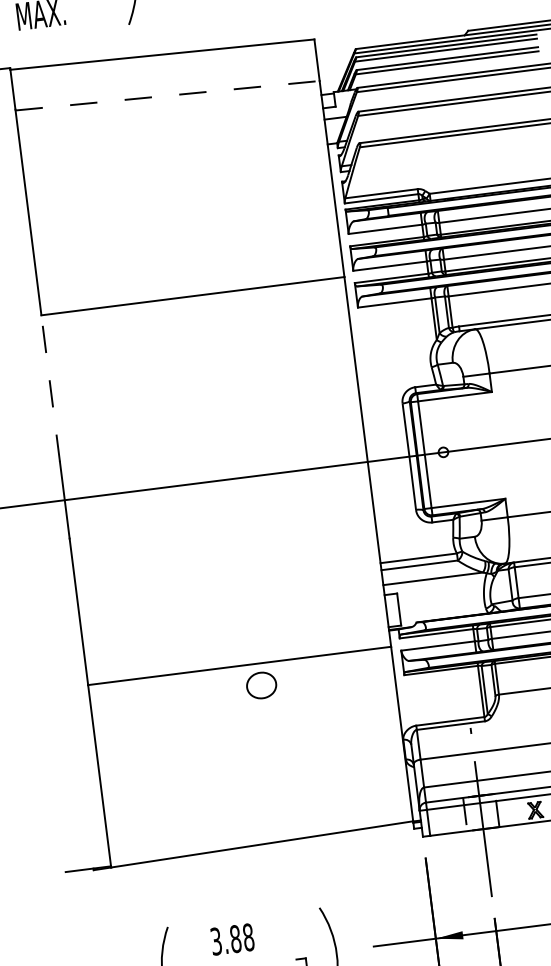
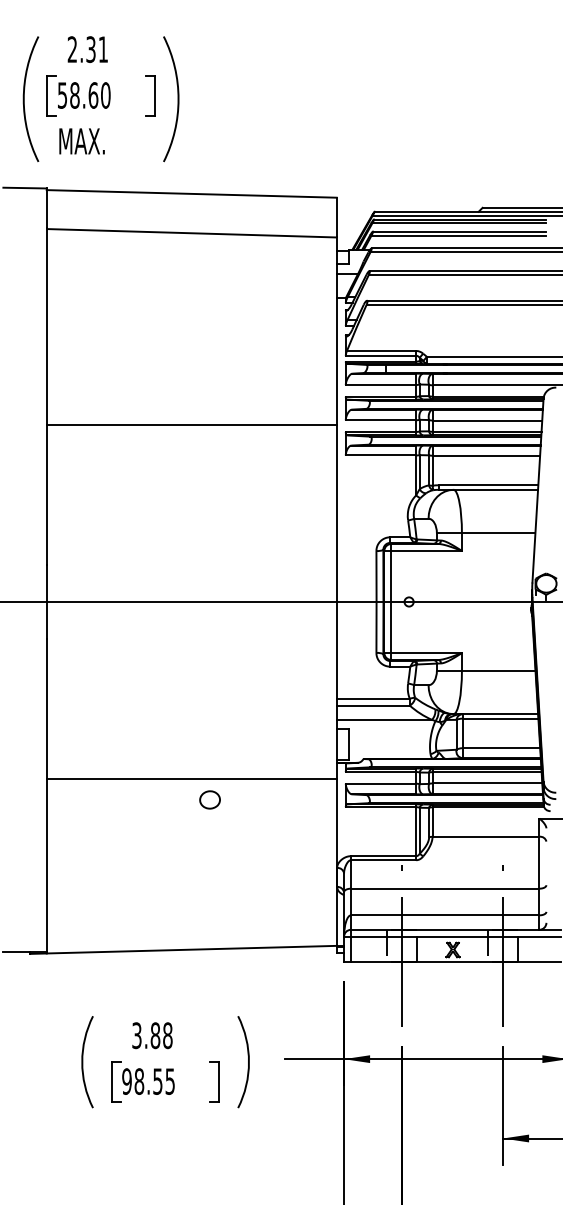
line: (168, 95) -> (192, 233), dashed -> solid
line: (50, 387) -> (46, 494), dashed -> solid
part: (260, 685) -> (209, 799), size x0.71

